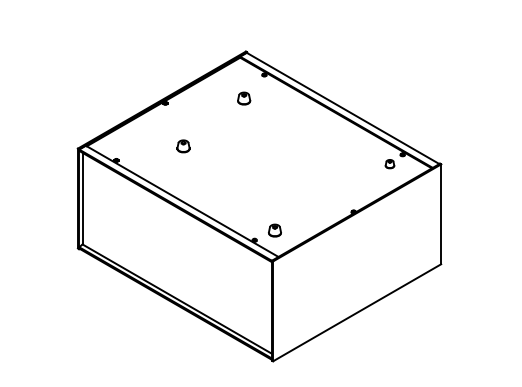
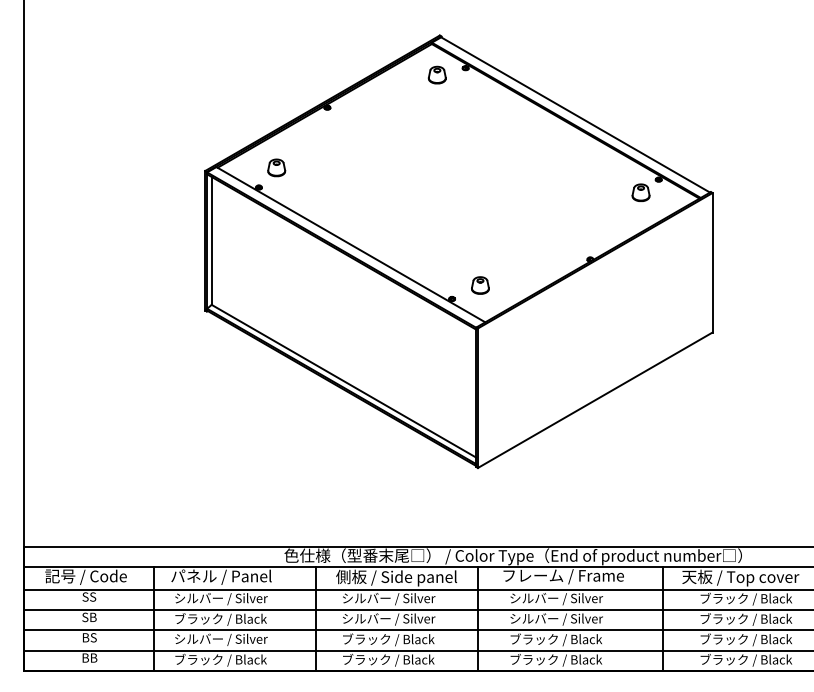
part: (243, 98) -> (436, 74), moved
part: (183, 146) -> (276, 167), moved
part: (389, 163) -> (640, 192), size x1.43

